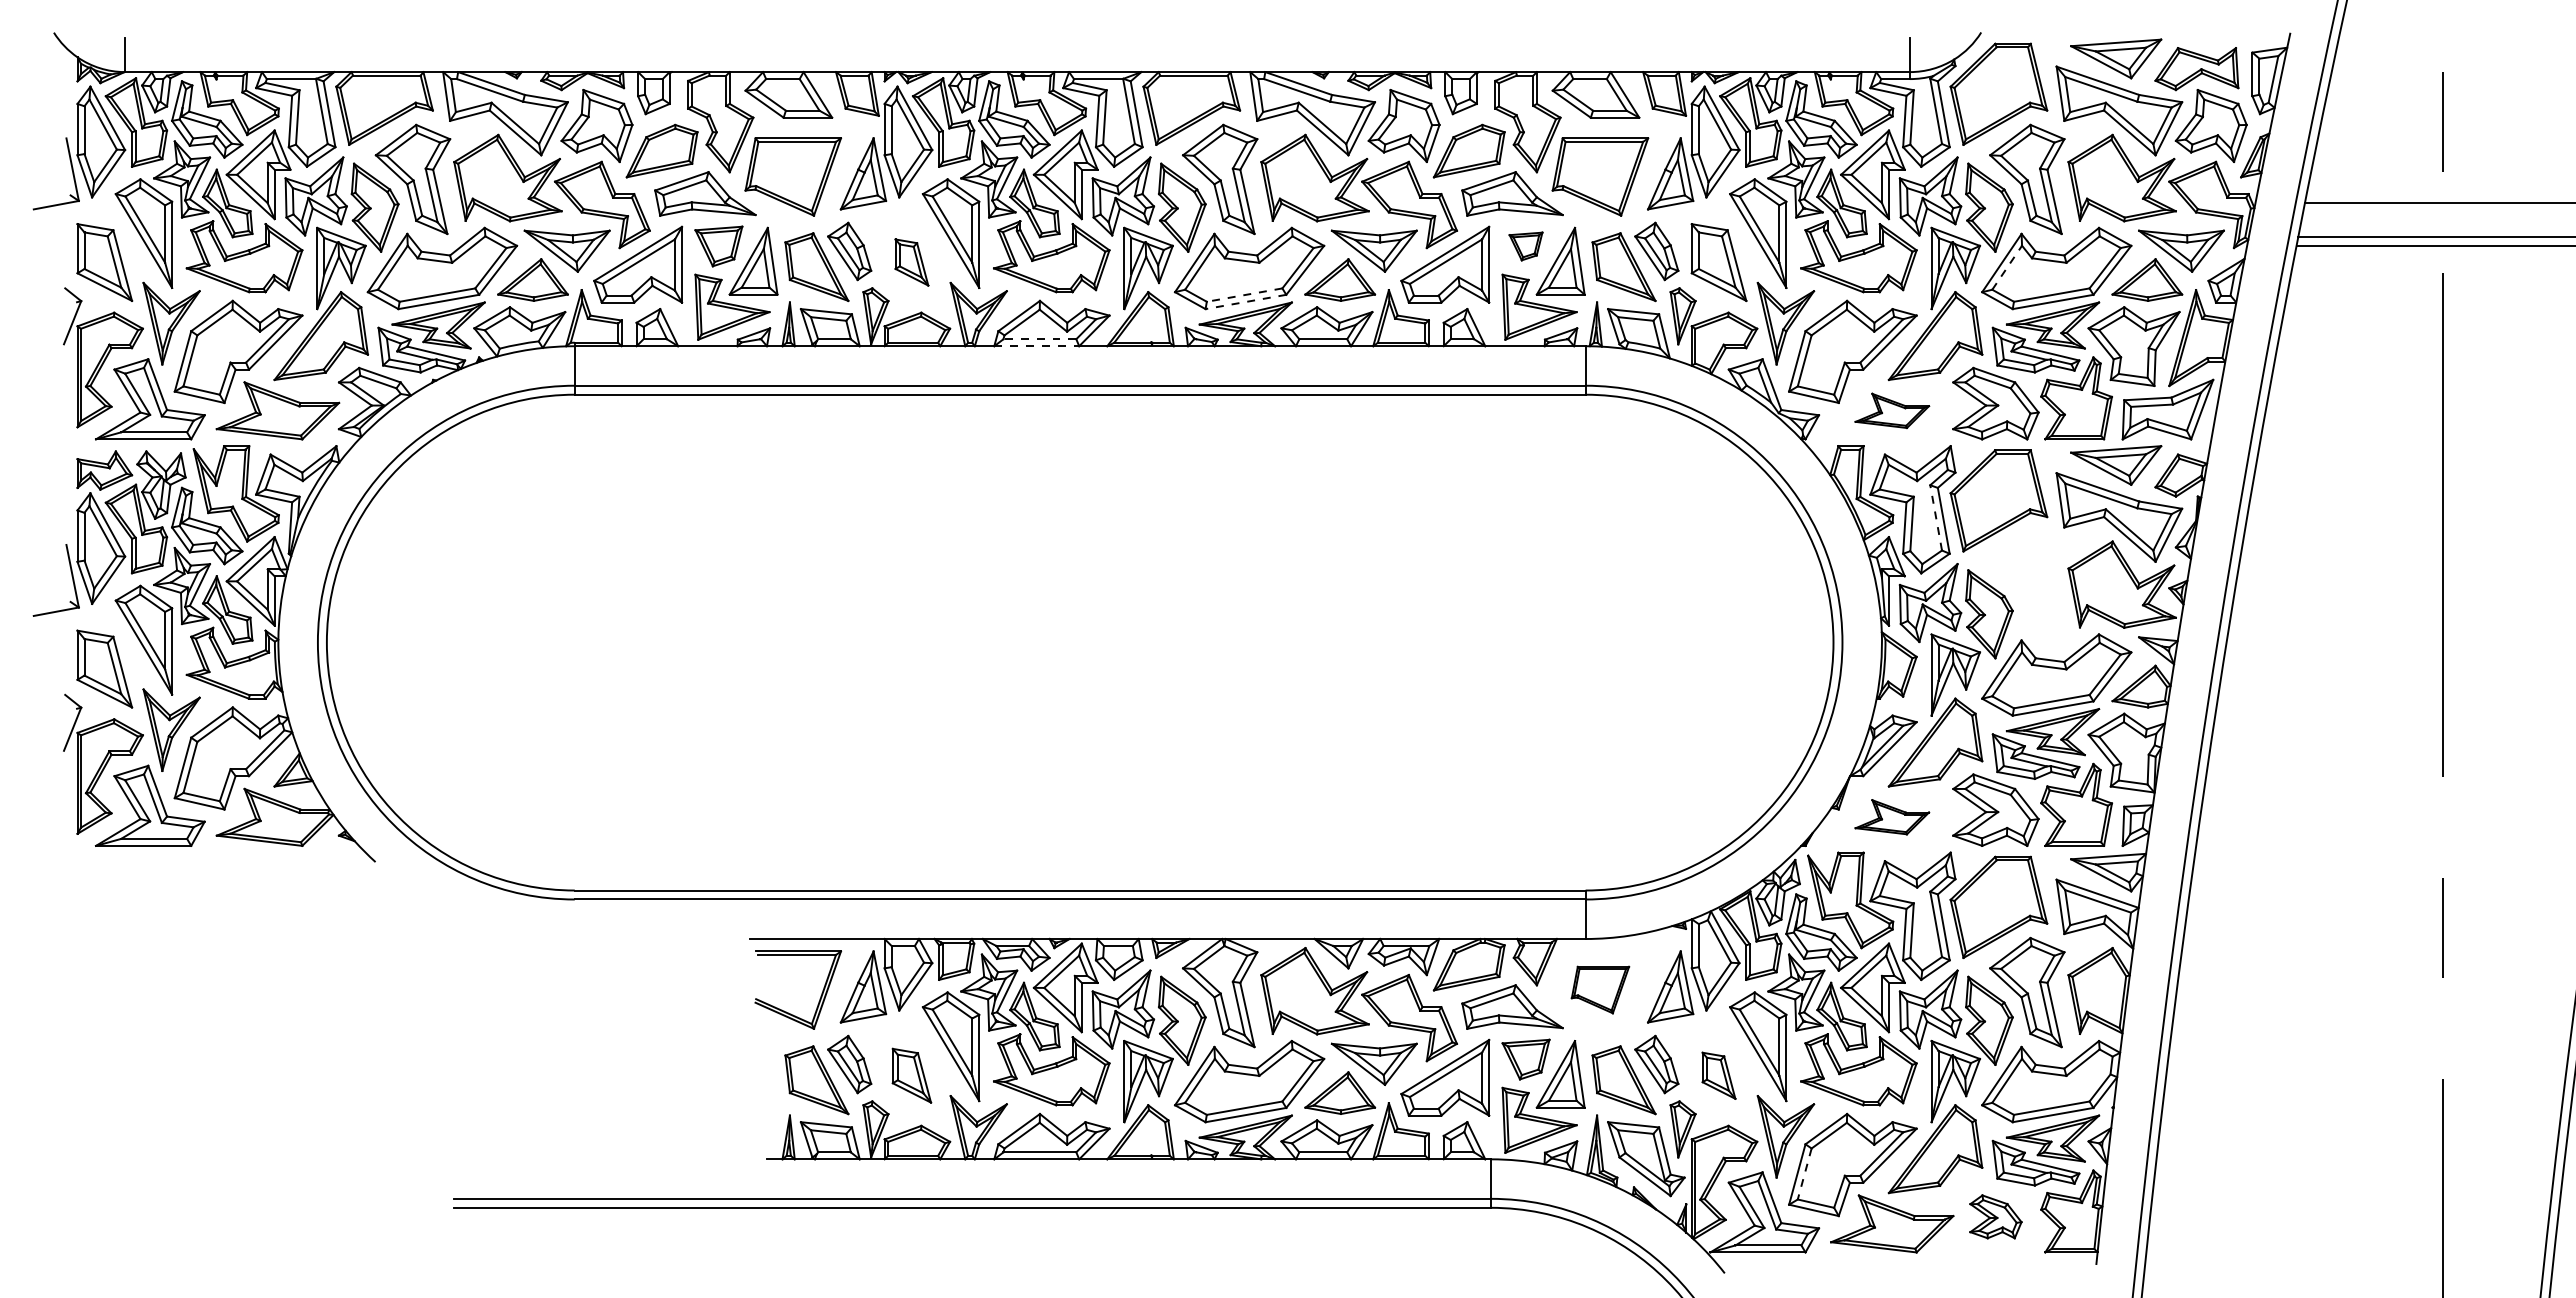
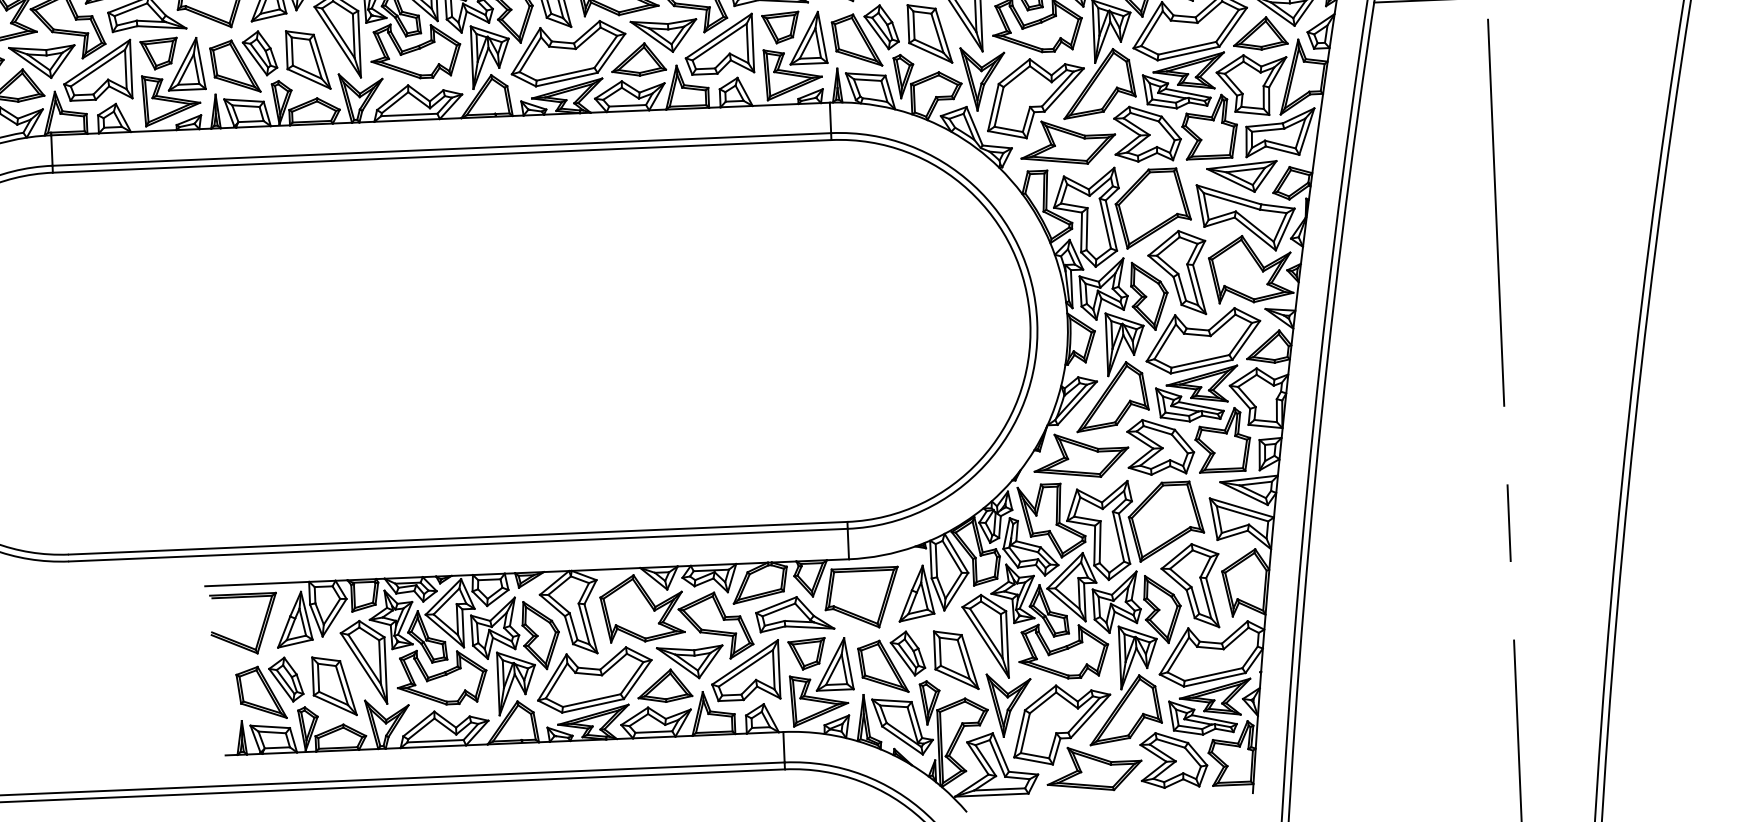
part: (1525, 246) -> (780, 27), size x1.43
part: (911, 262) -> (307, 59), size x1.67
line: (2007, 267) -> (1152, 28), dashed -> solid
line: (1244, 295) -> (565, 74), dashed -> solid
line: (1245, 301) -> (566, 79), dashed -> solid
line: (1039, 339) -> (409, 115), dashed -> solid
line: (1037, 346) -> (407, 120), dashed -> solid
part: (1892, 410) -> (1068, 142), size x1.67
line: (1936, 517) -> (1105, 223), dashed -> solid
part: (2027, 585) -> (1177, 272), added
part: (1892, 816) -> (1081, 455), size x1.67
part: (1600, 989) -> (862, 597), size x1.67
part: (911, 1075) -> (334, 686), size x1.43
part: (1718, 1075) -> (955, 660), size x1.67
line: (1804, 1174) -> (1025, 733), dashed -> solid
part: (1995, 1216) -> (1173, 759), size x1.67

